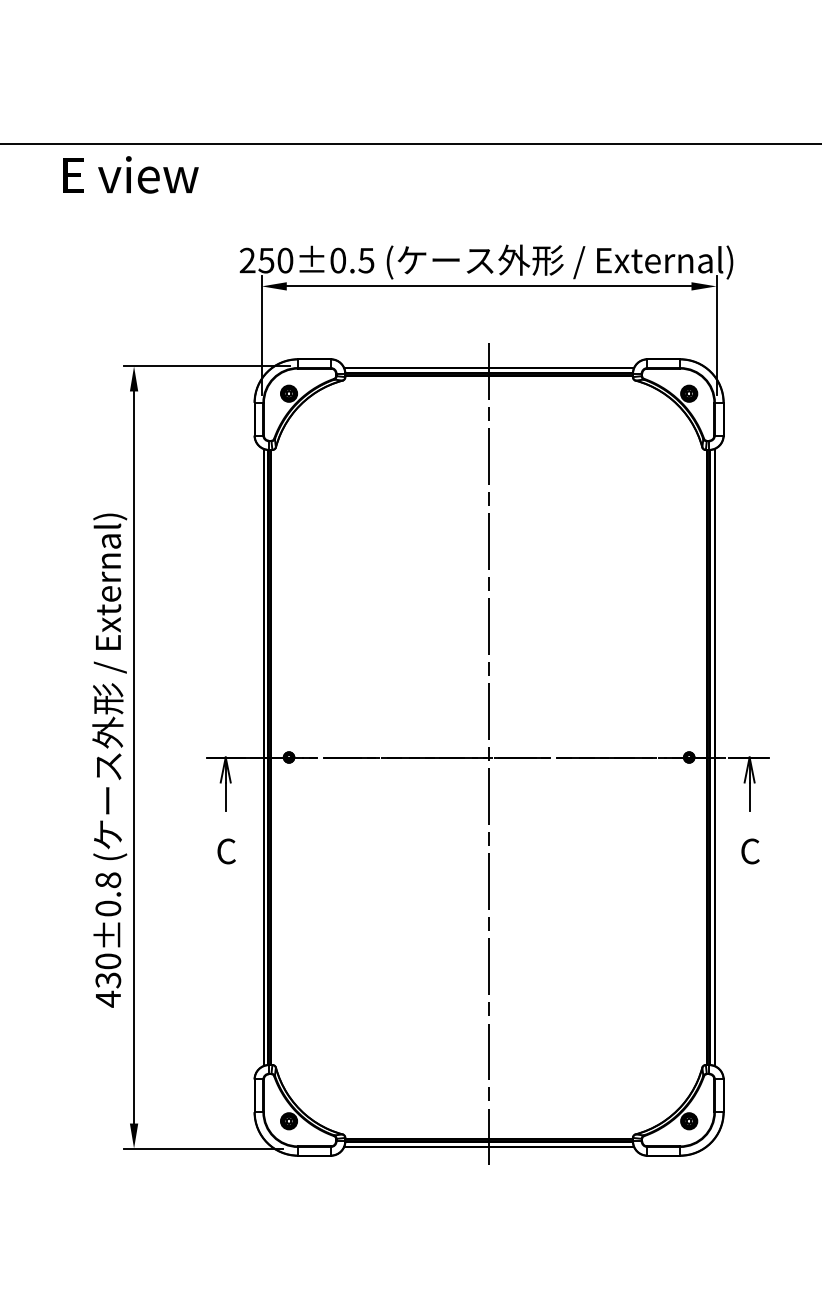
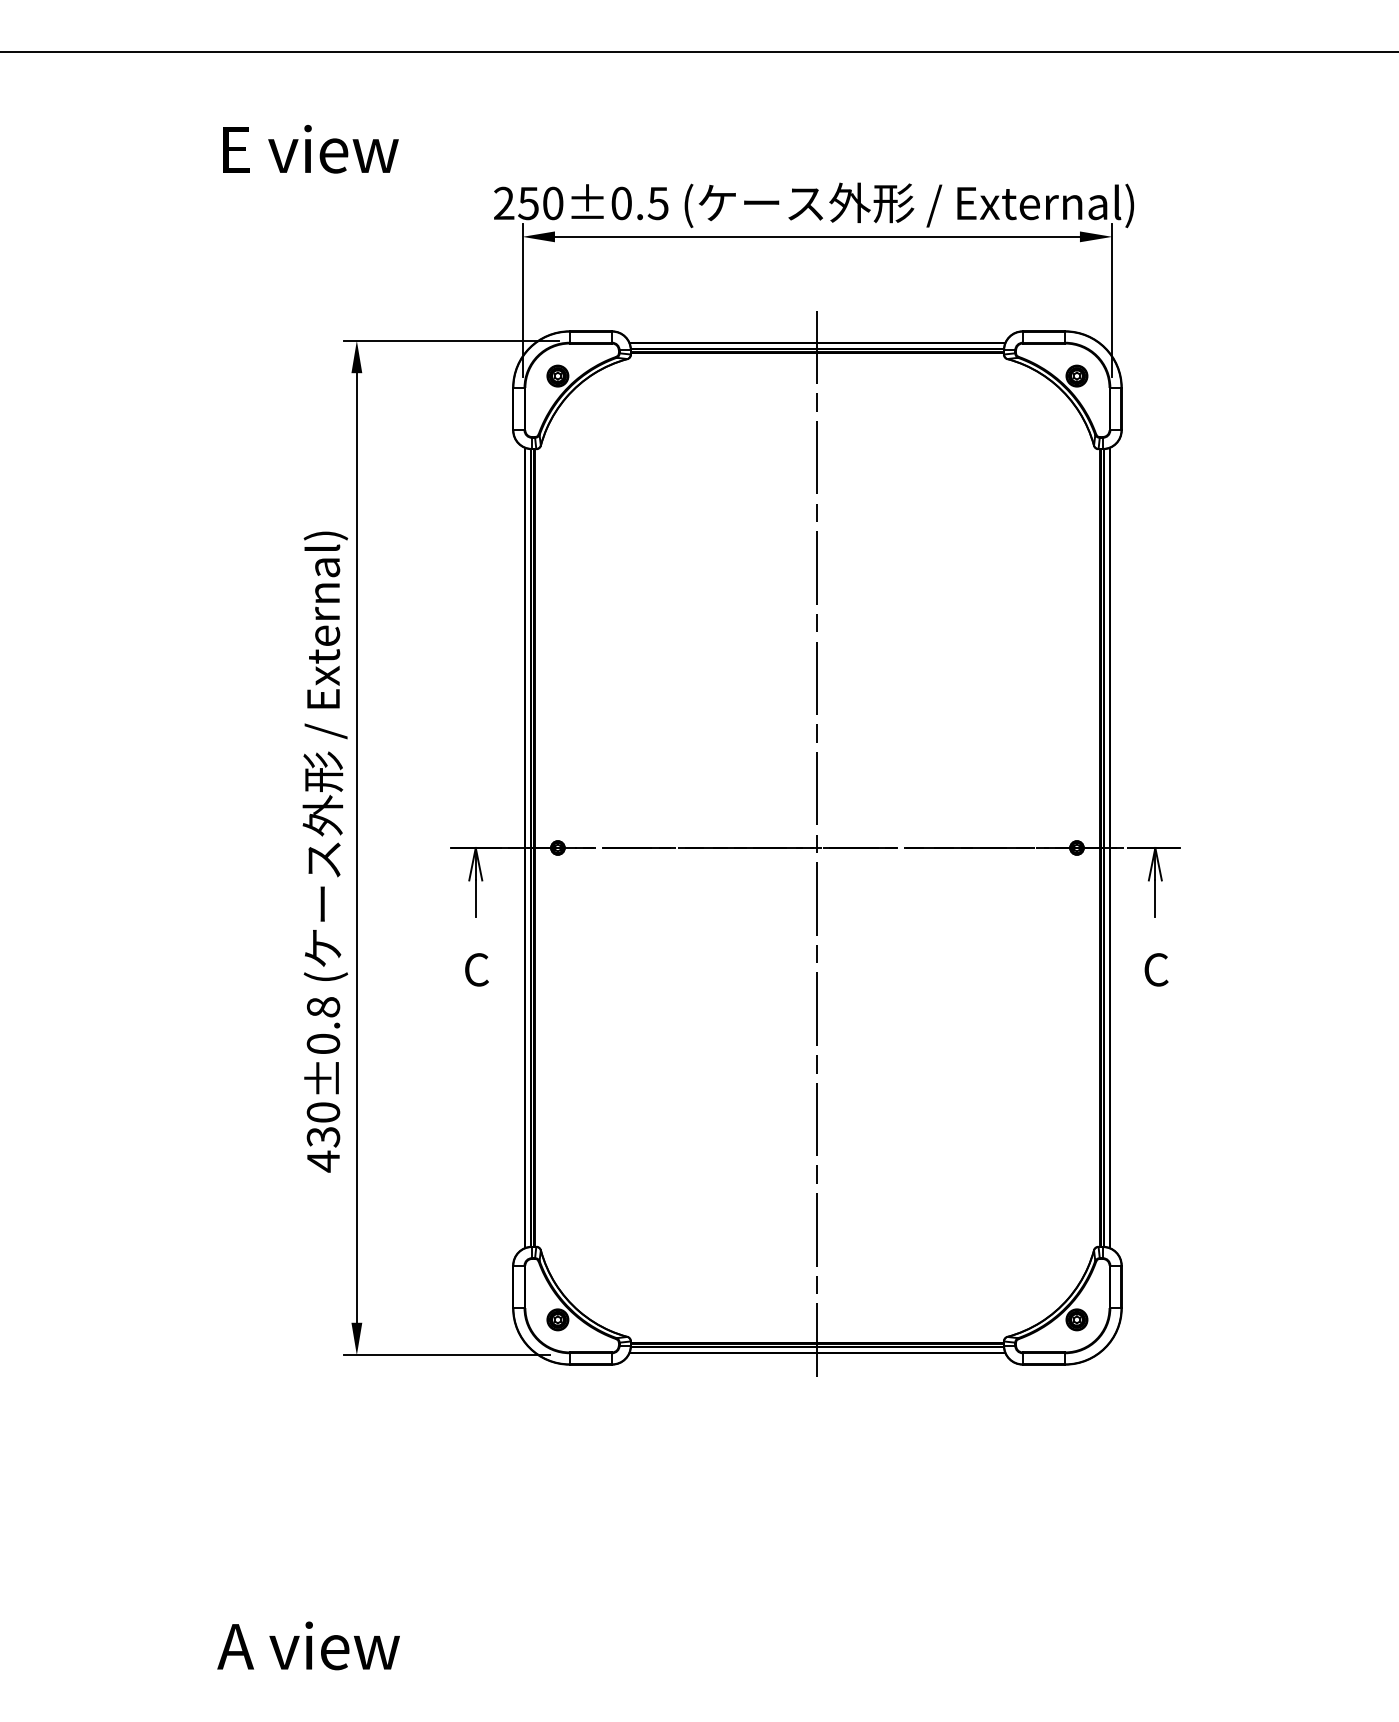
text: (130, 175) -> (310, 149), moved

